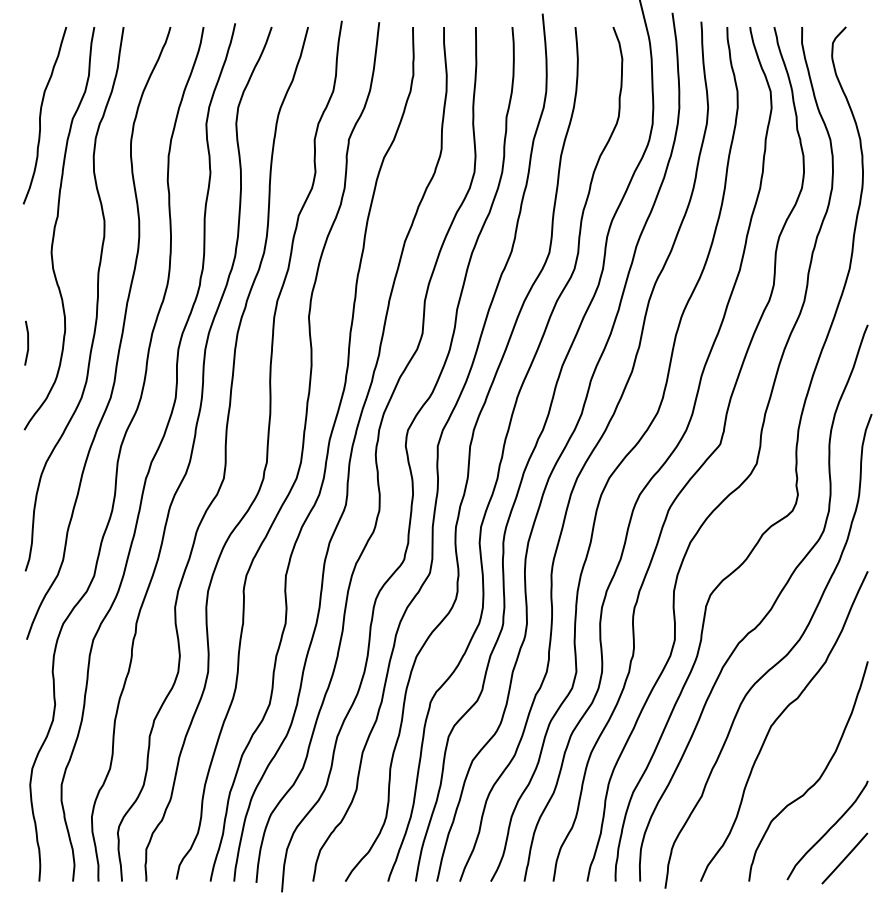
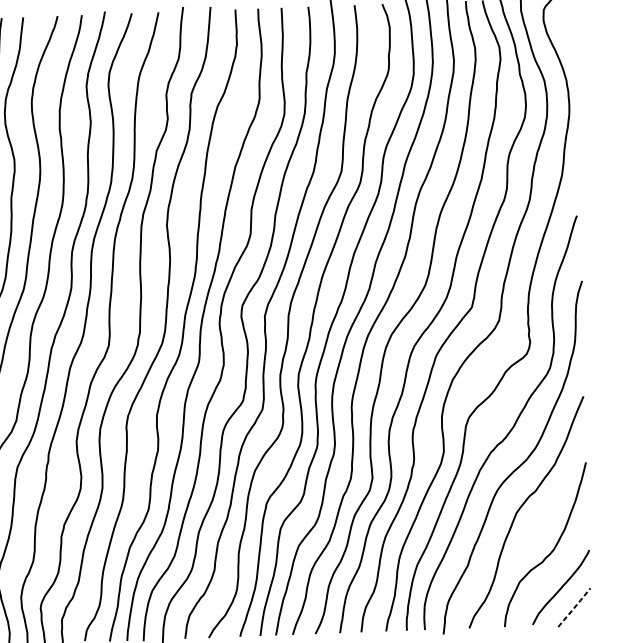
line: (844, 858) -> (574, 607), solid -> dashed

